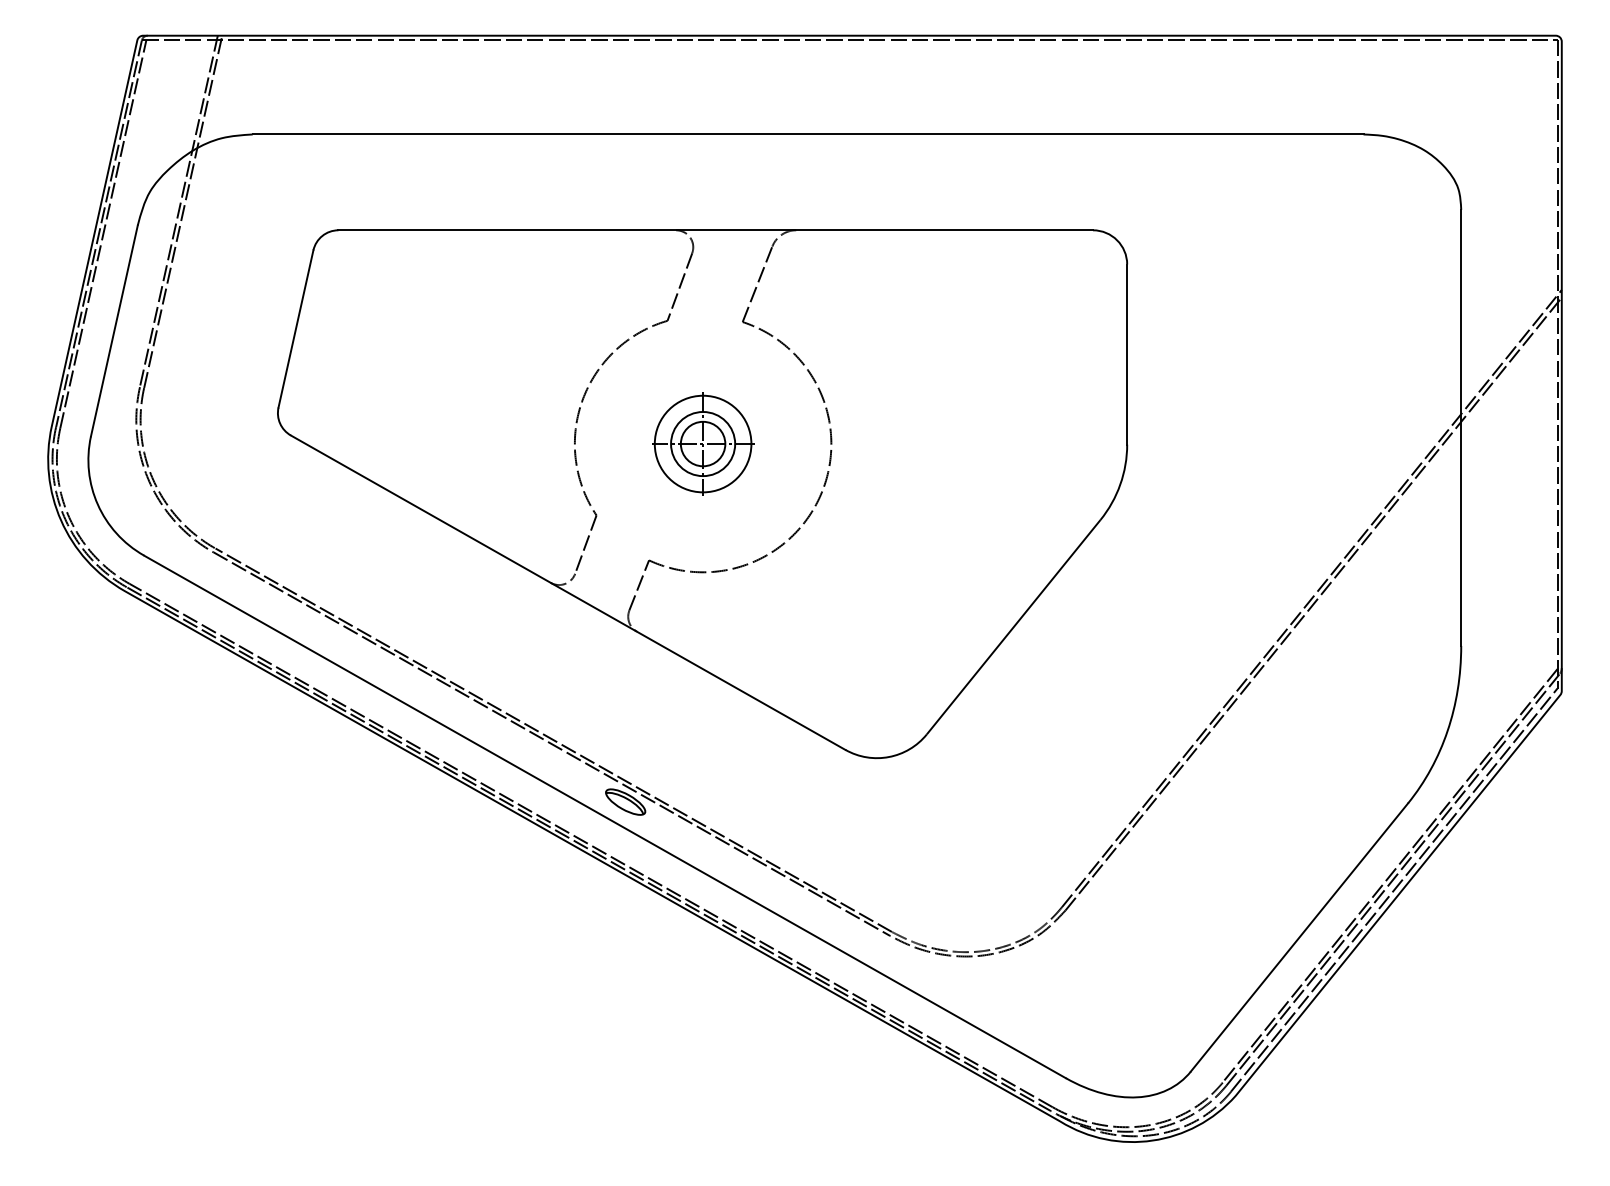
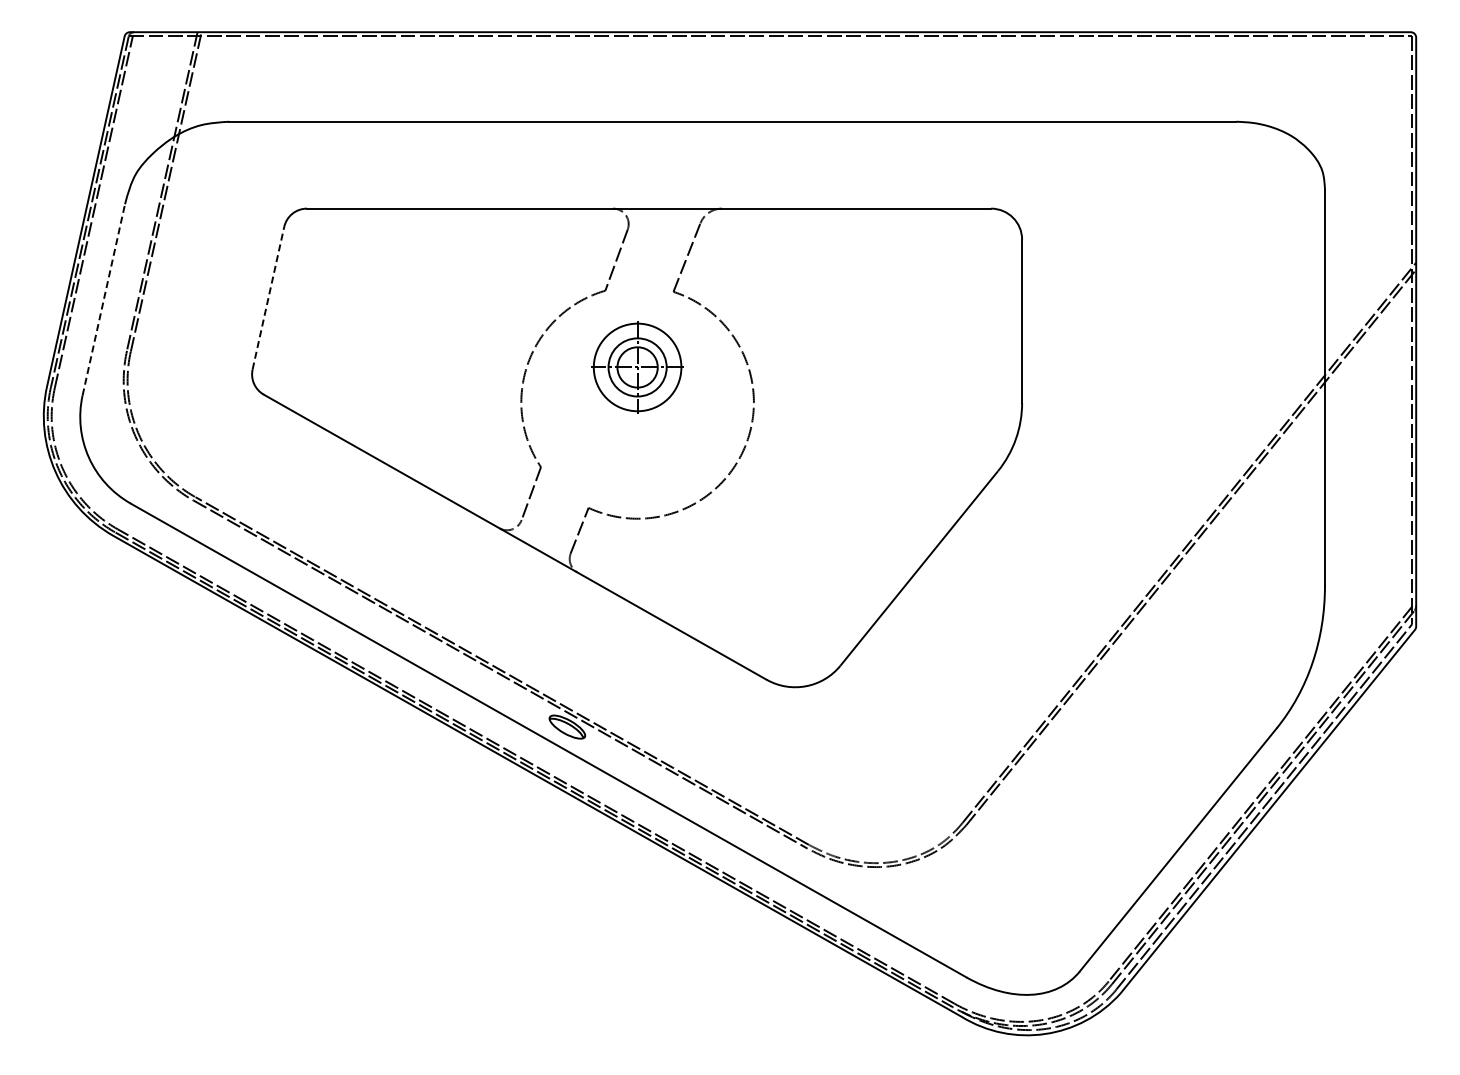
line: (296, 328) -> (268, 297), solid -> dashed
line: (114, 330) -> (103, 299), solid -> dashed
part: (702, 444) -> (637, 367), moved

